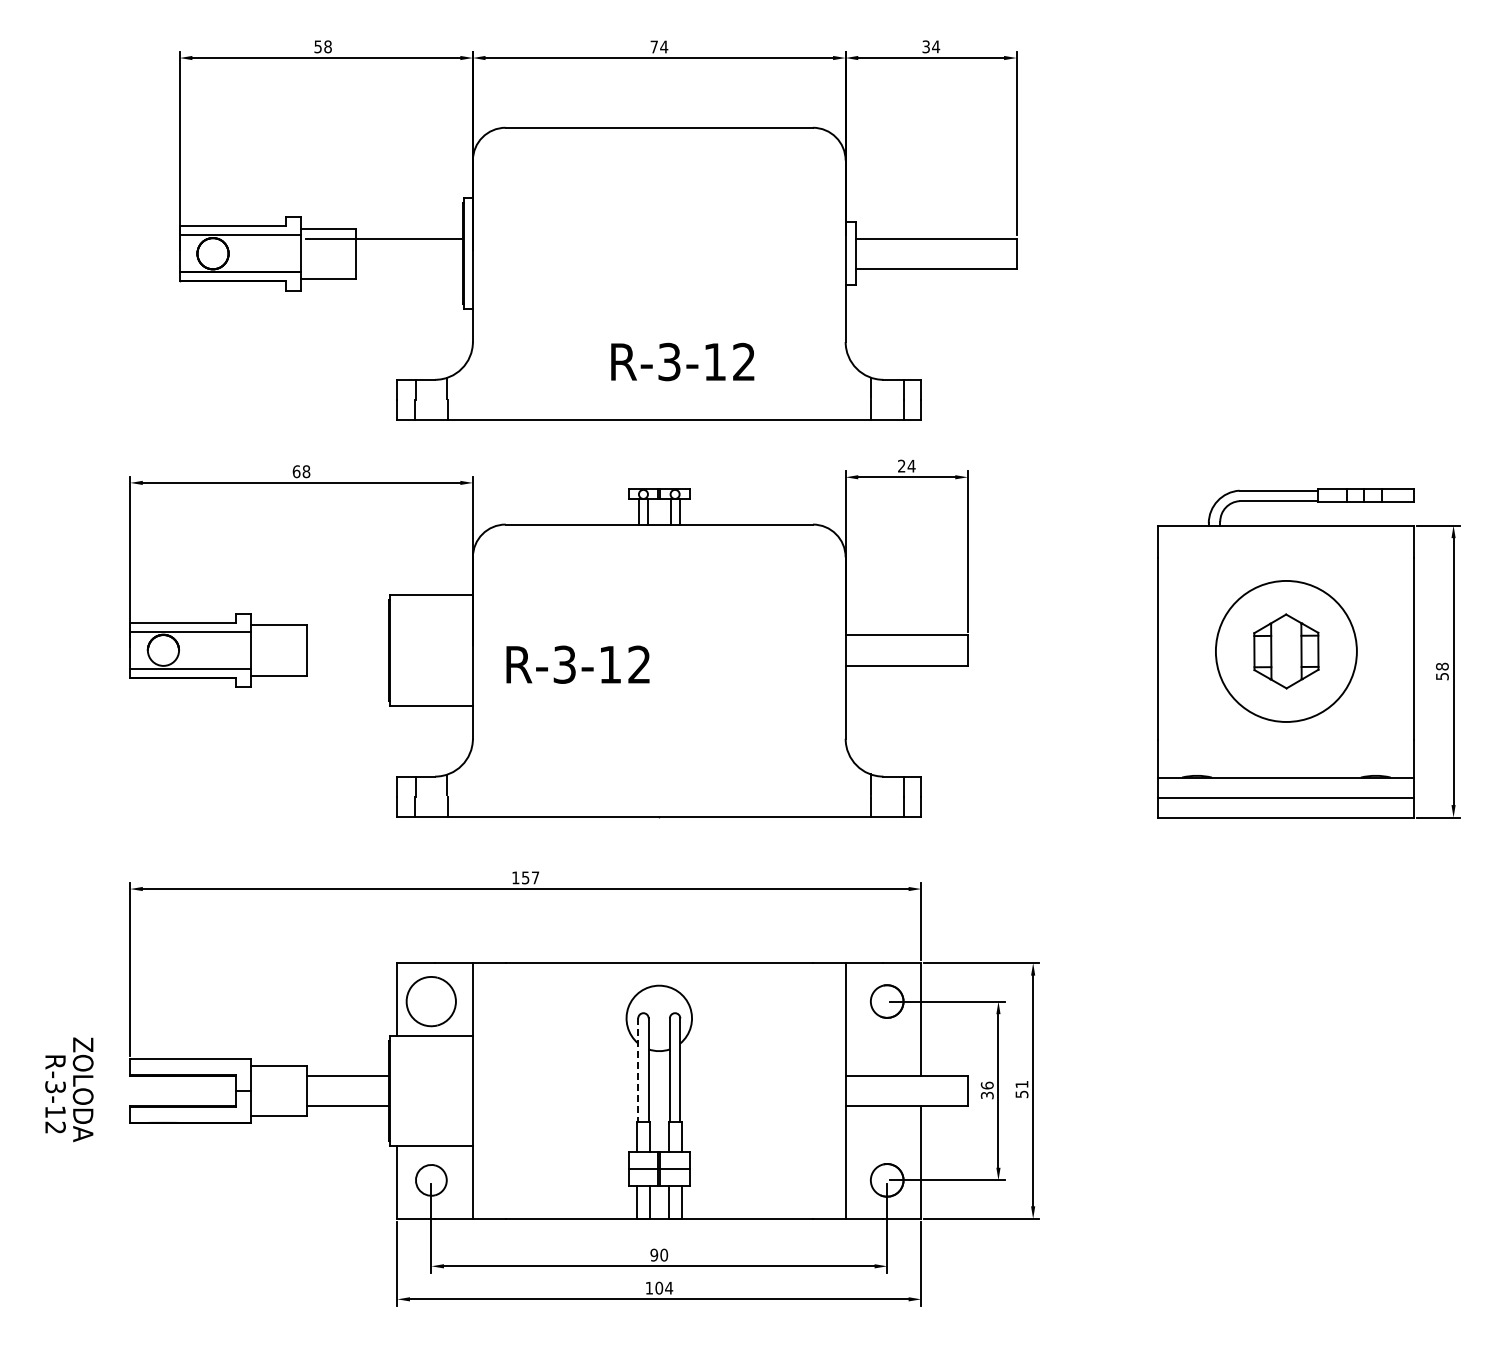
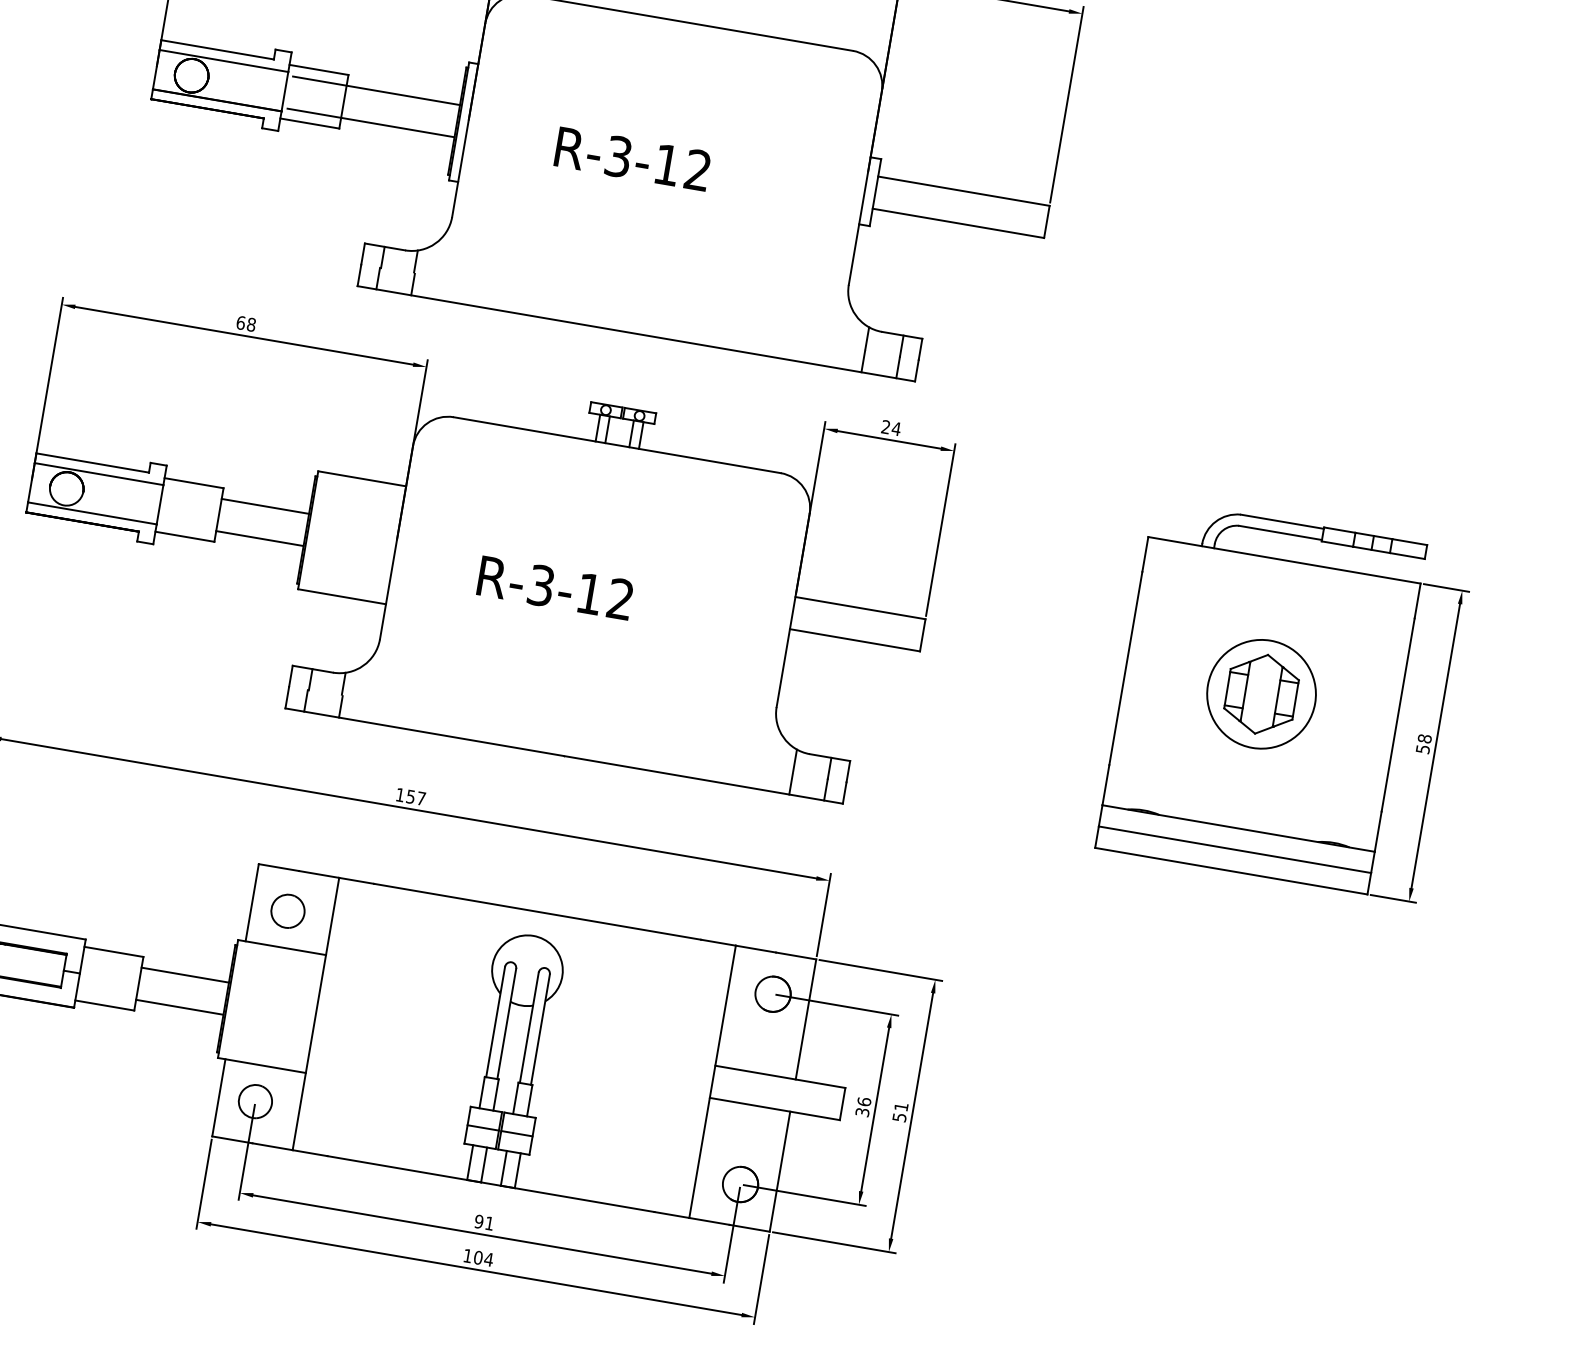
line: (383, 268) -> (370, 122), added
text: (682, 361) -> (632, 158), moved
line: (347, 635) -> (265, 506), added
circle: (1286, 651) -> (1261, 694), size x0.71
text: (577, 664) -> (554, 587), moved
line: (347, 665) -> (259, 538), added
part: (431, 1001) -> (288, 911), size x0.62
line: (638, 1070) -> (495, 1022), dashed -> solid
text: (664, 1254) -> (490, 1222), 90 -> 91

